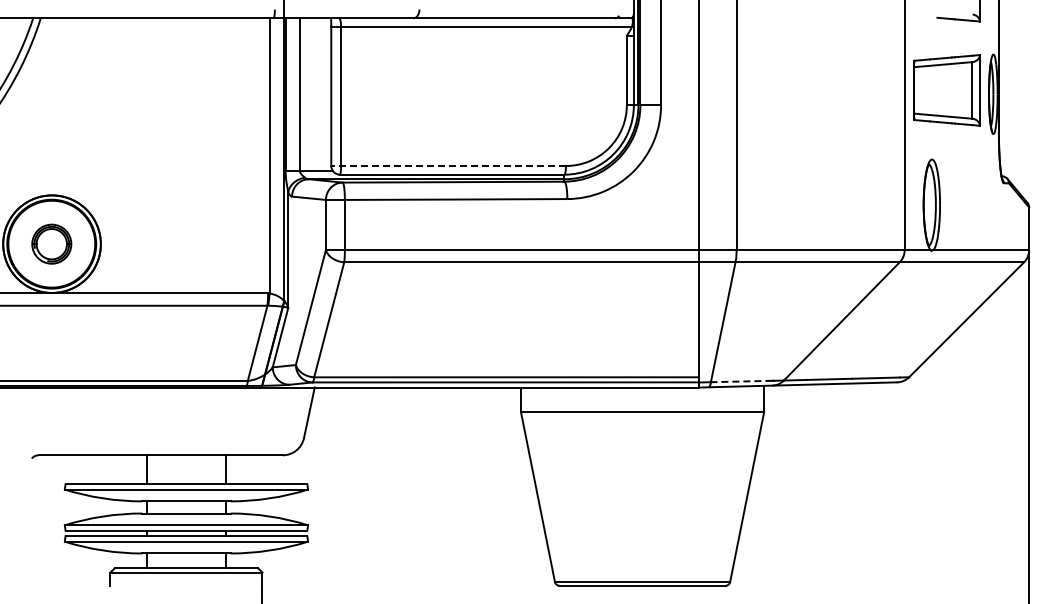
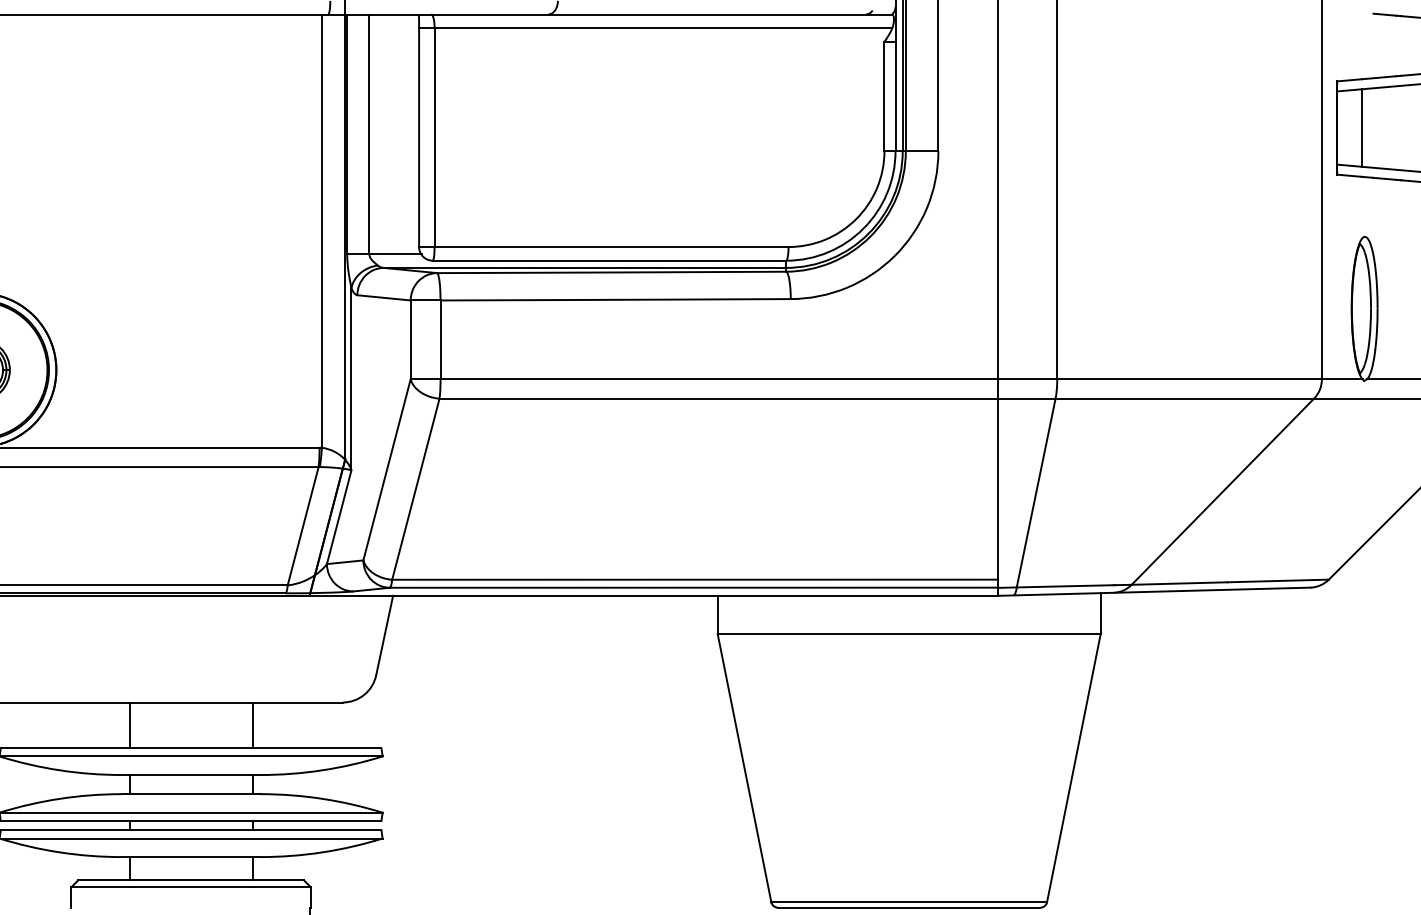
line: (930, 90) -> (1362, 128), added
line: (448, 166) -> (603, 247), dashed -> solid
line: (741, 381) -> (1064, 586), dashed -> solid

